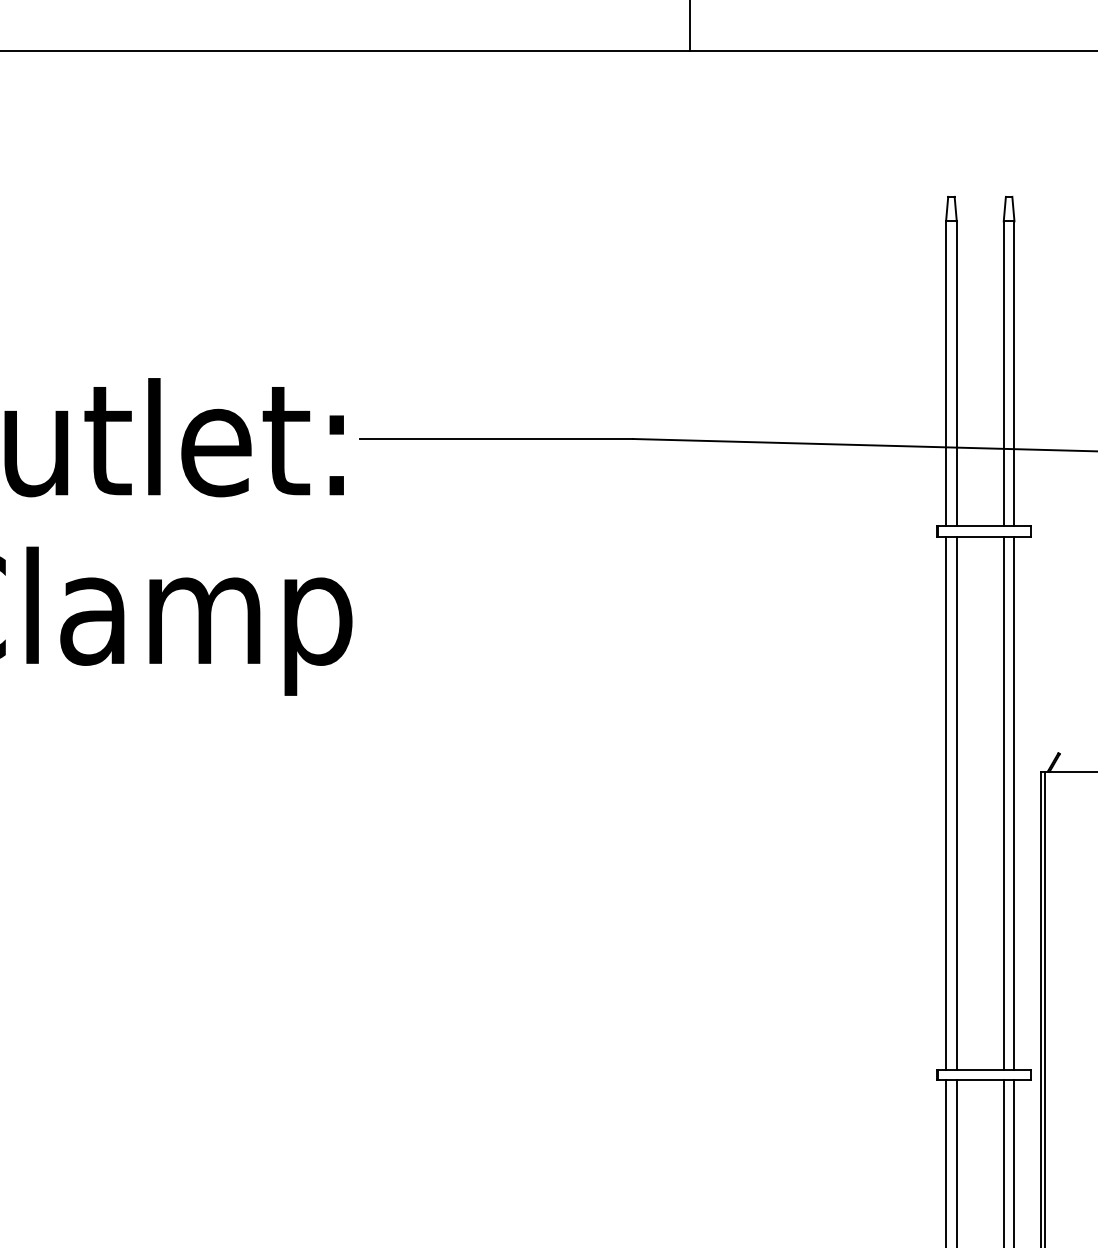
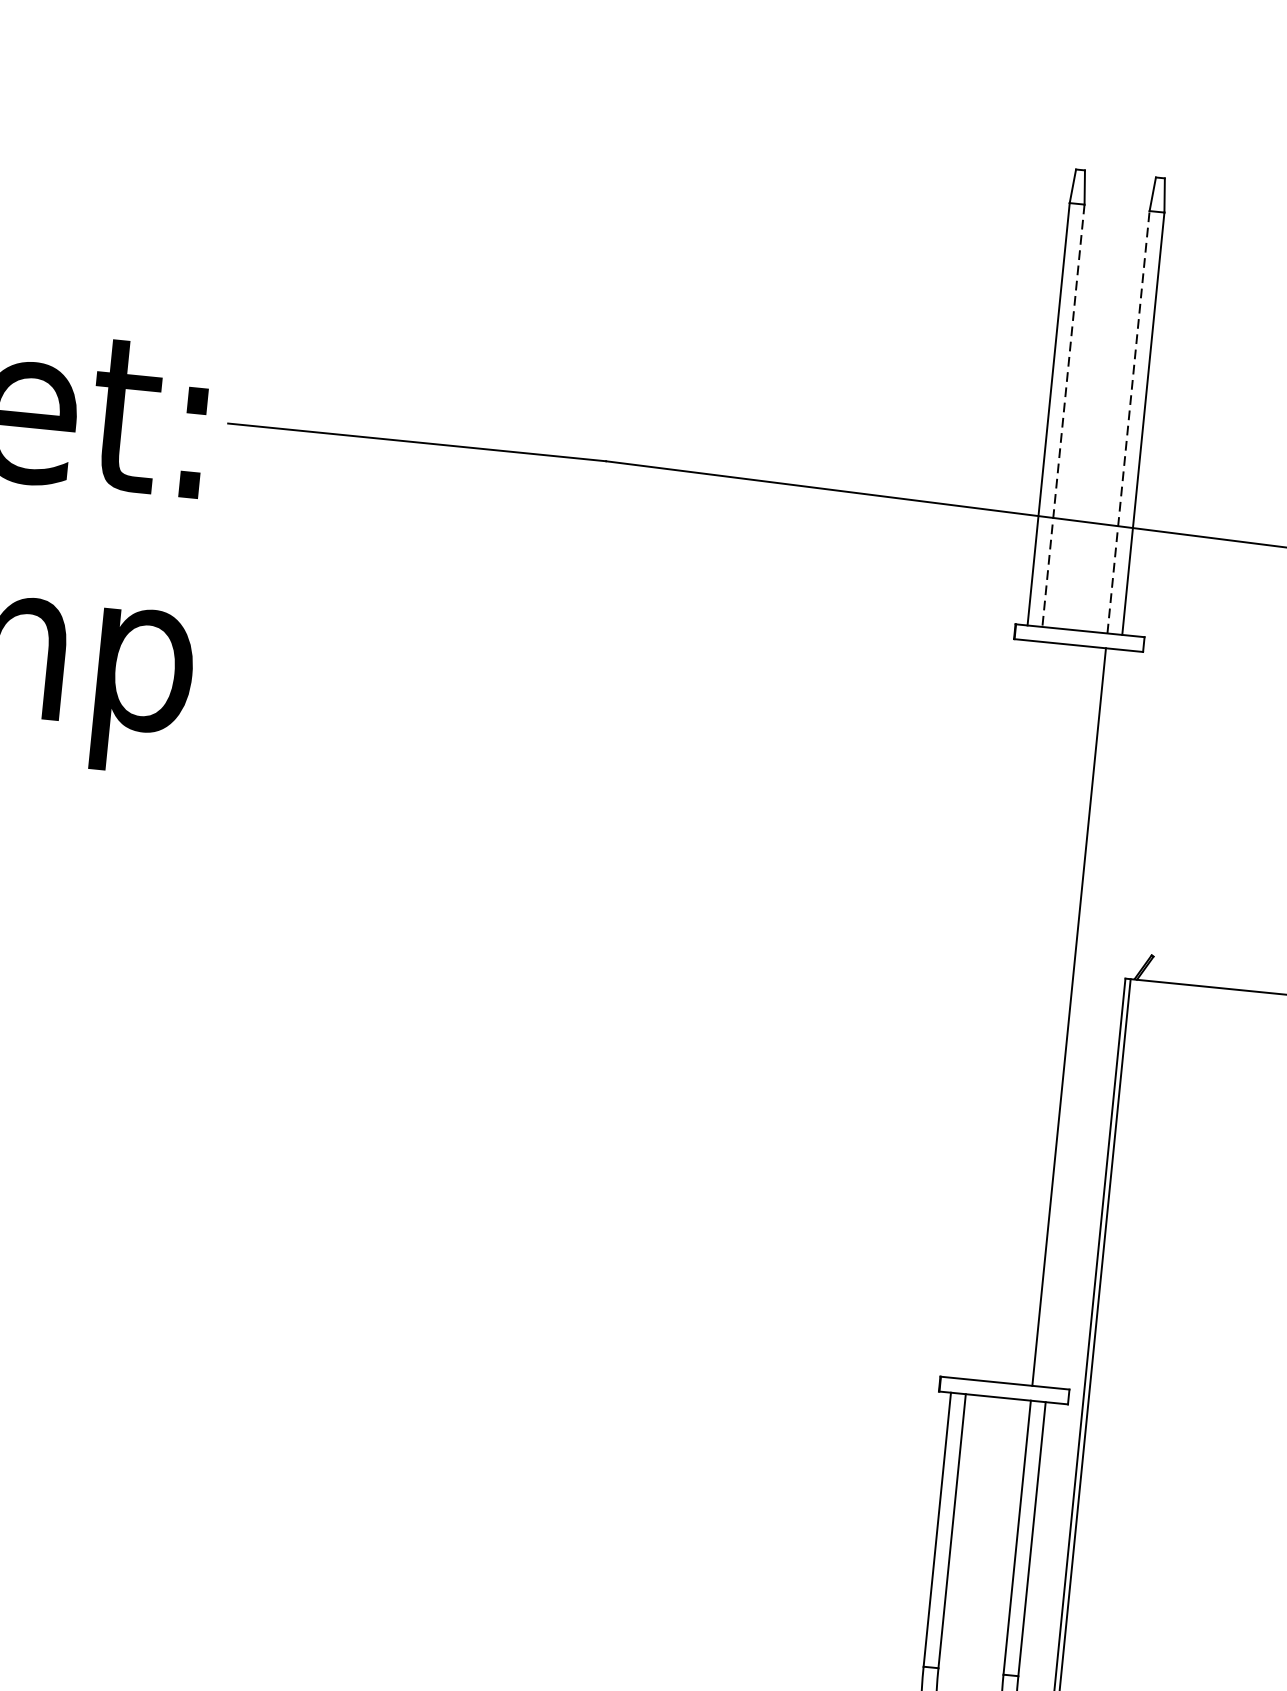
line: (1003, 373) -> (1128, 421), solid -> dashed
line: (956, 374) -> (1062, 416), solid -> dashed
line: (946, 803) -> (989, 1009), removed
line: (956, 803) -> (1003, 1010), removed
line: (1014, 803) -> (1084, 1018), removed

